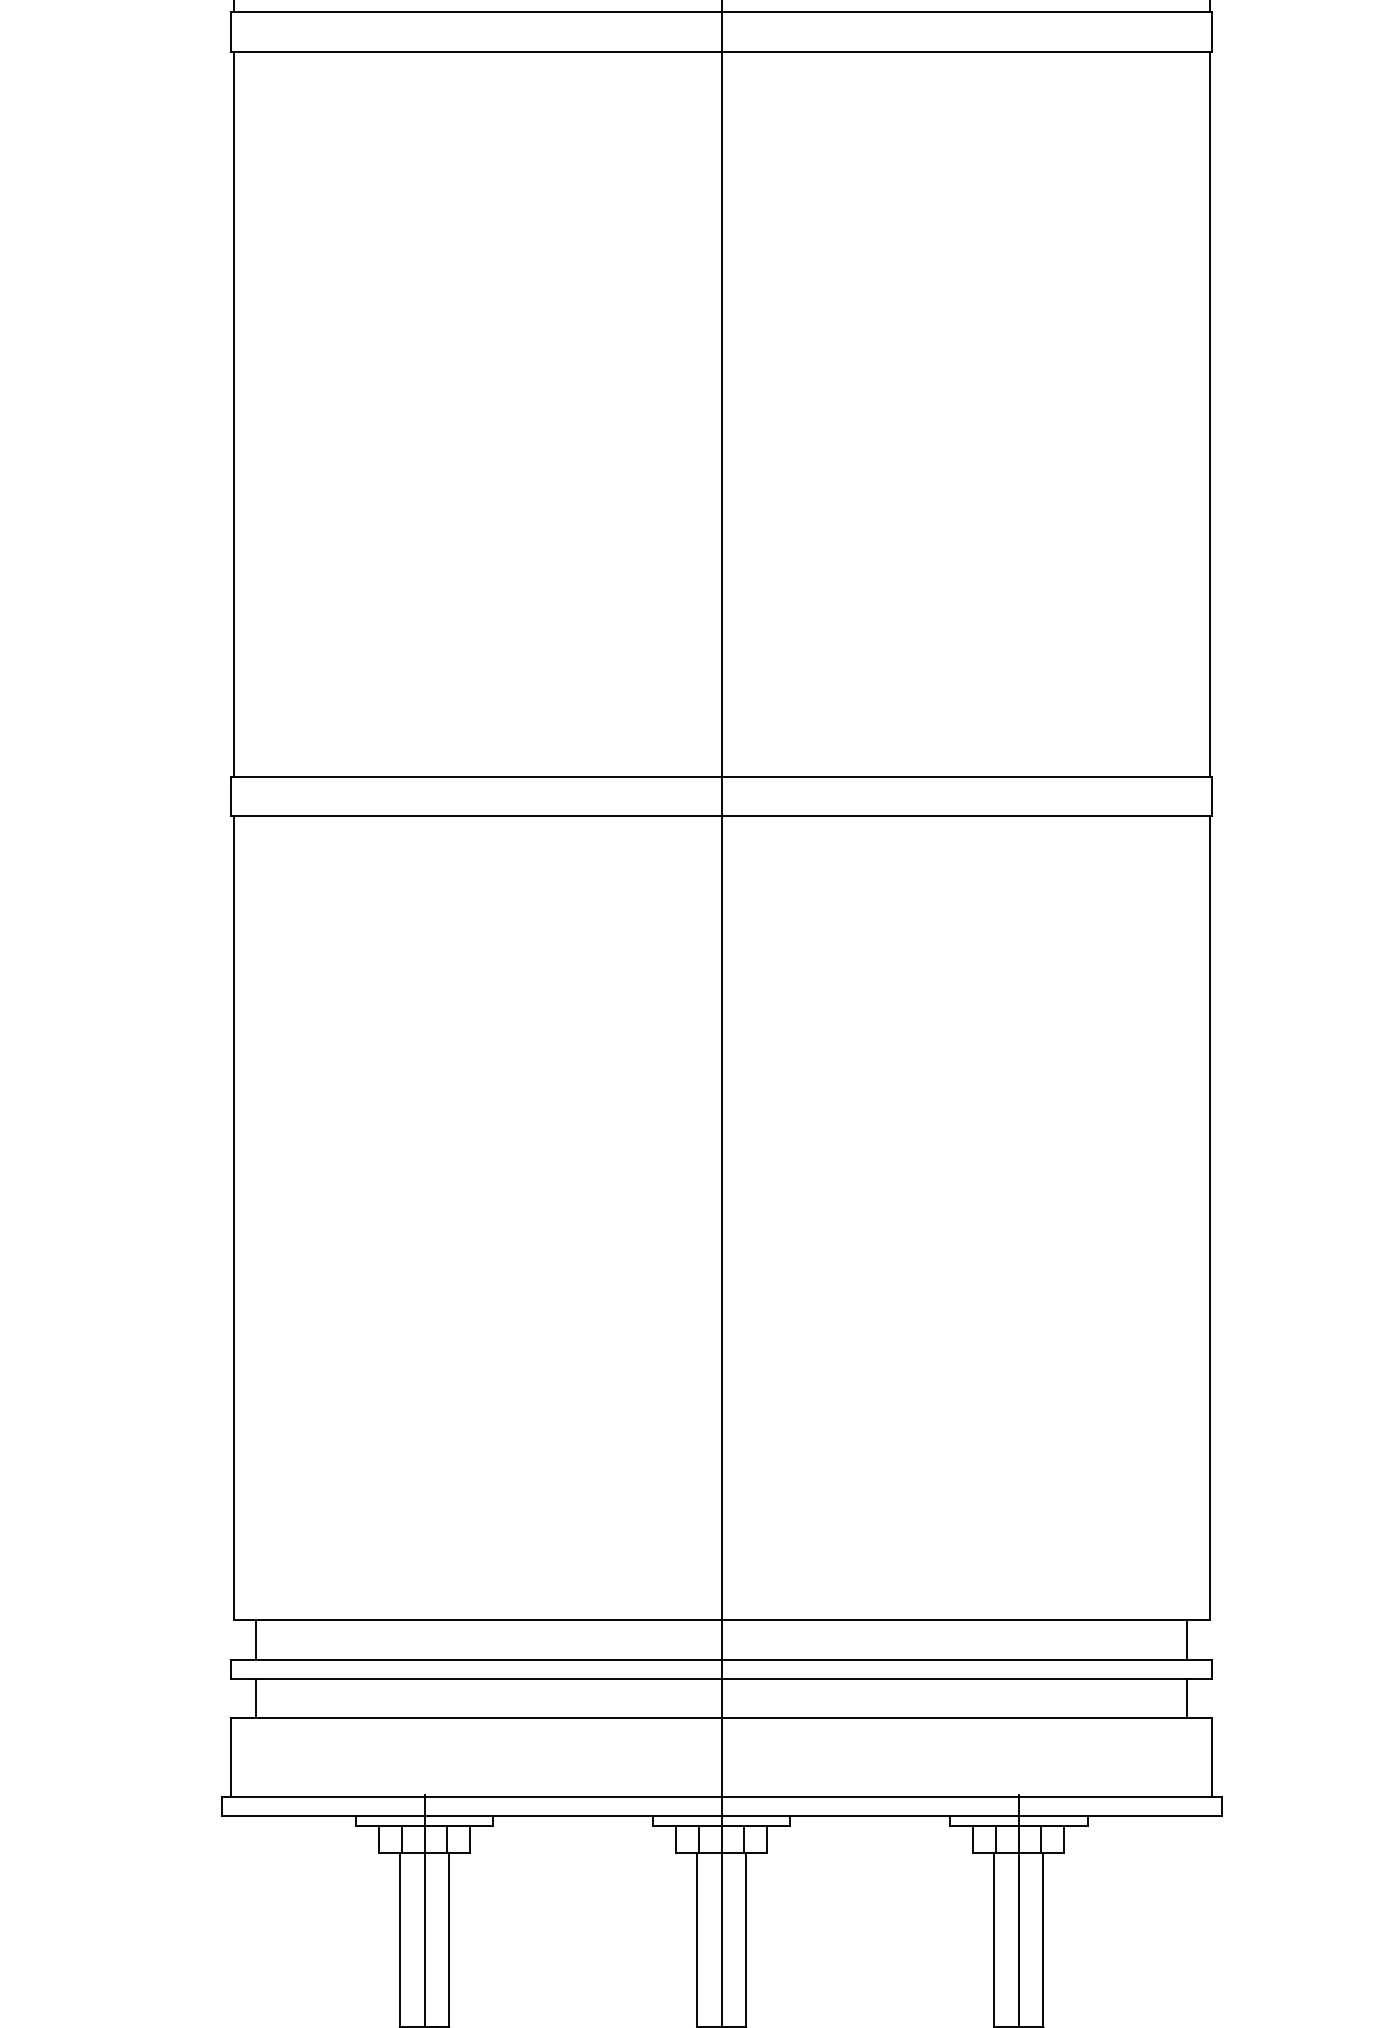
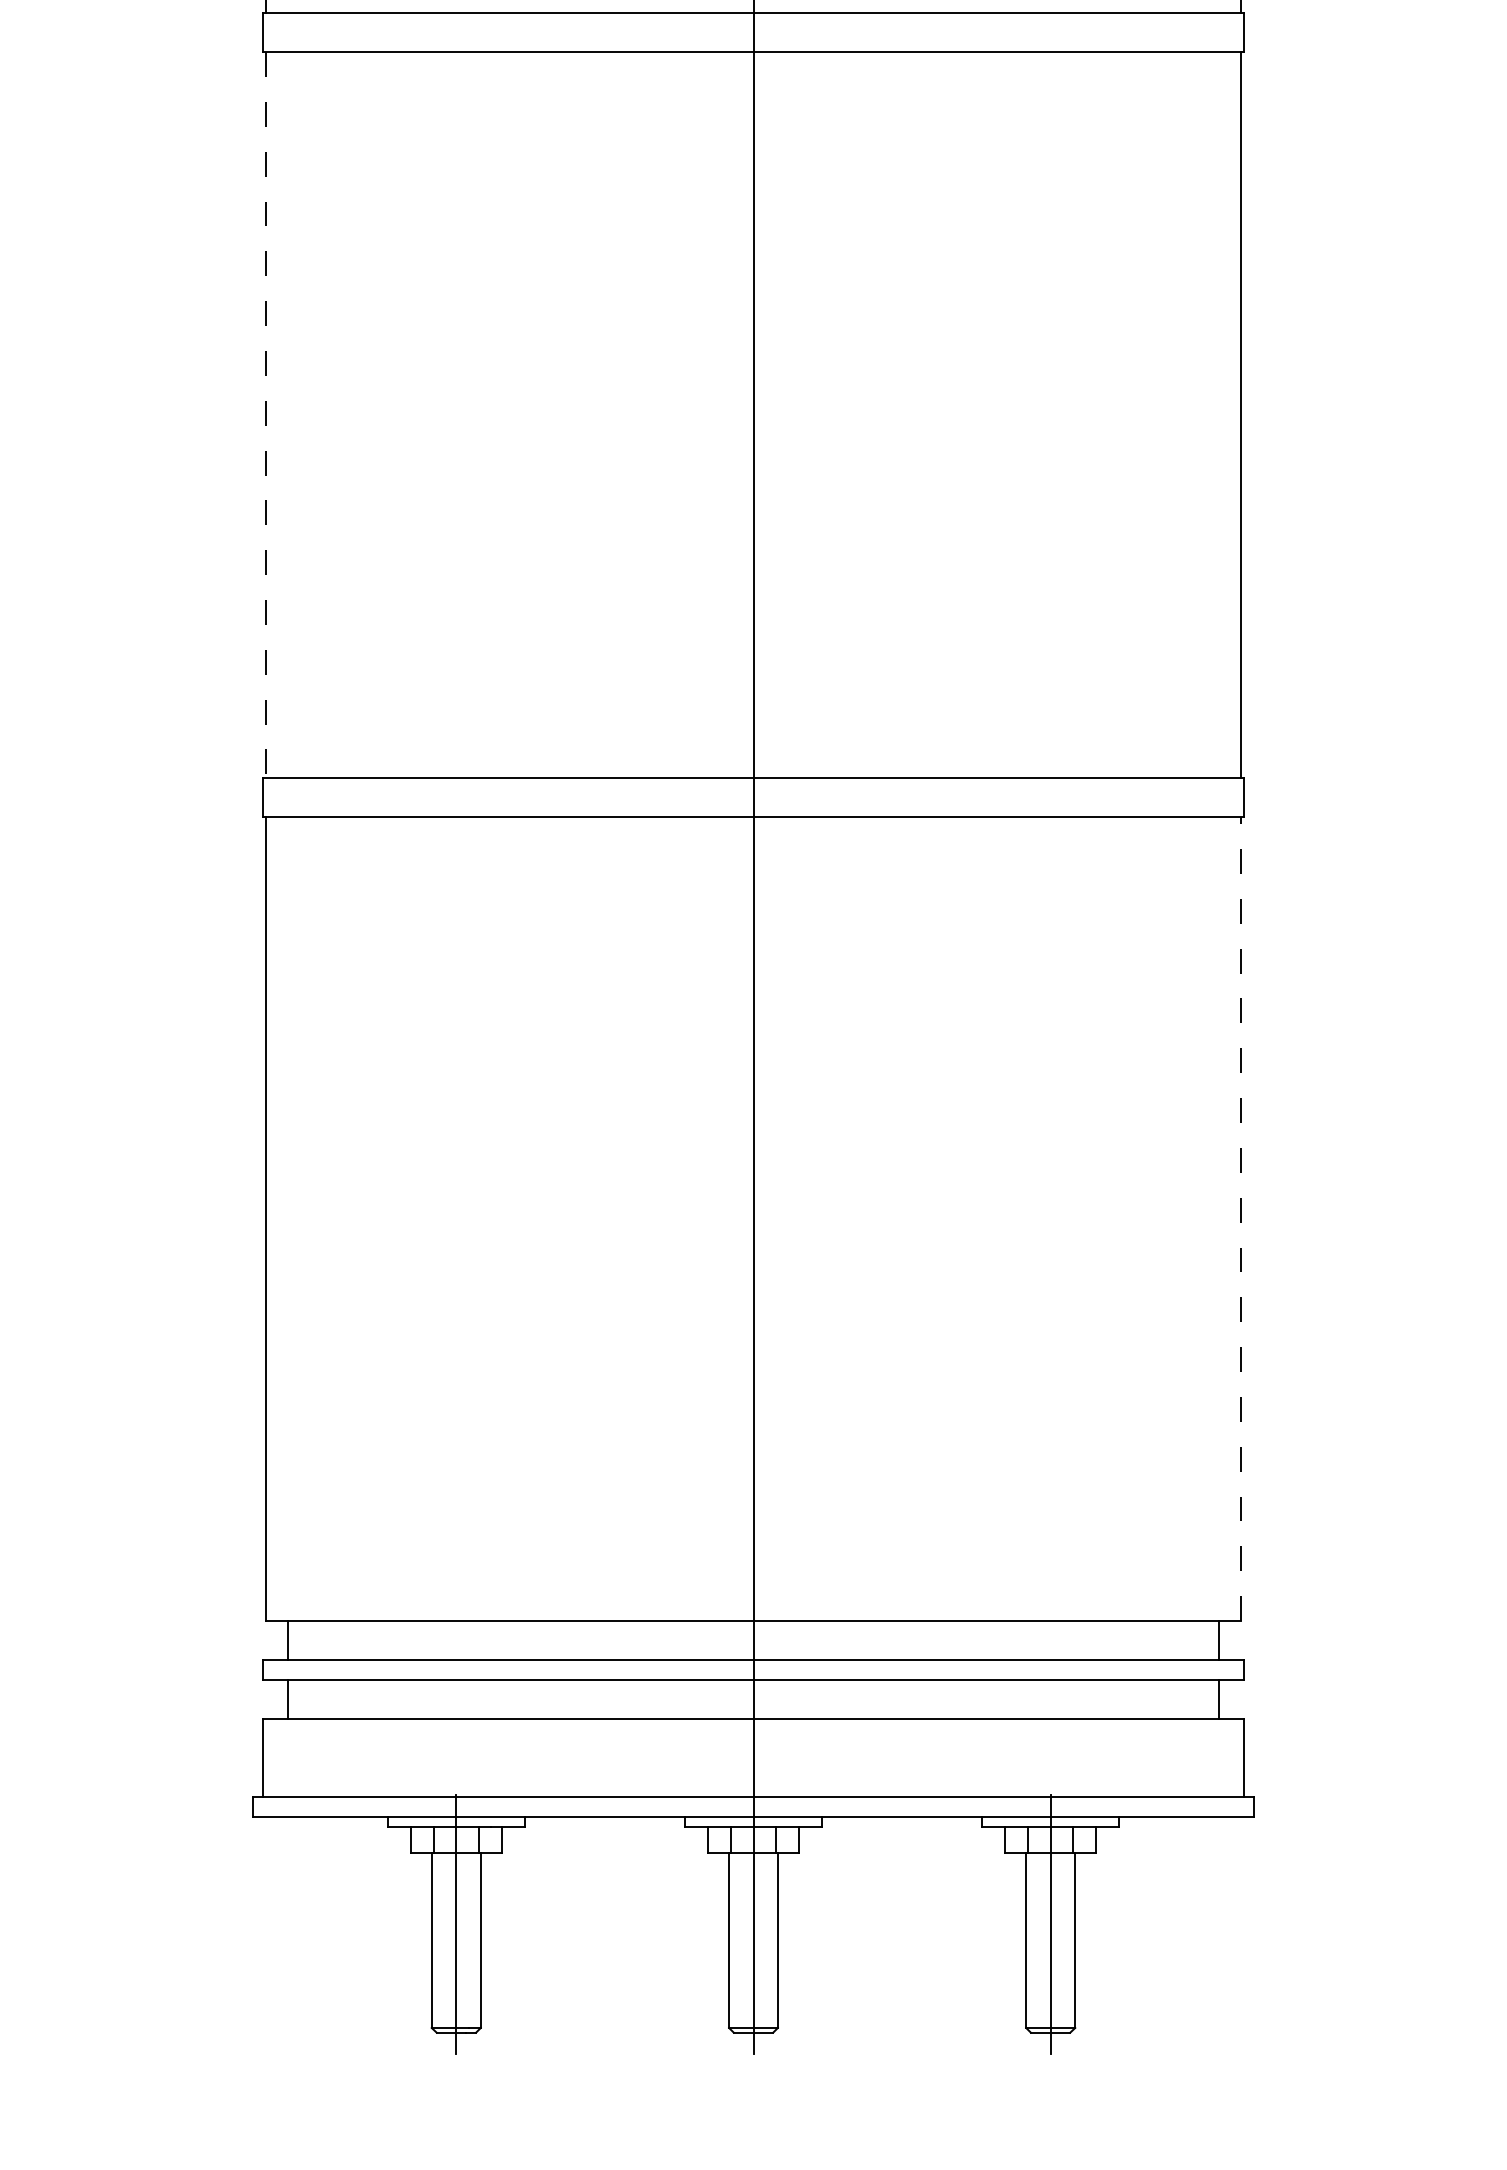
line: (233, 414) -> (265, 415), solid -> dashed
line: (1209, 1217) -> (1241, 1218), solid -> dashed

